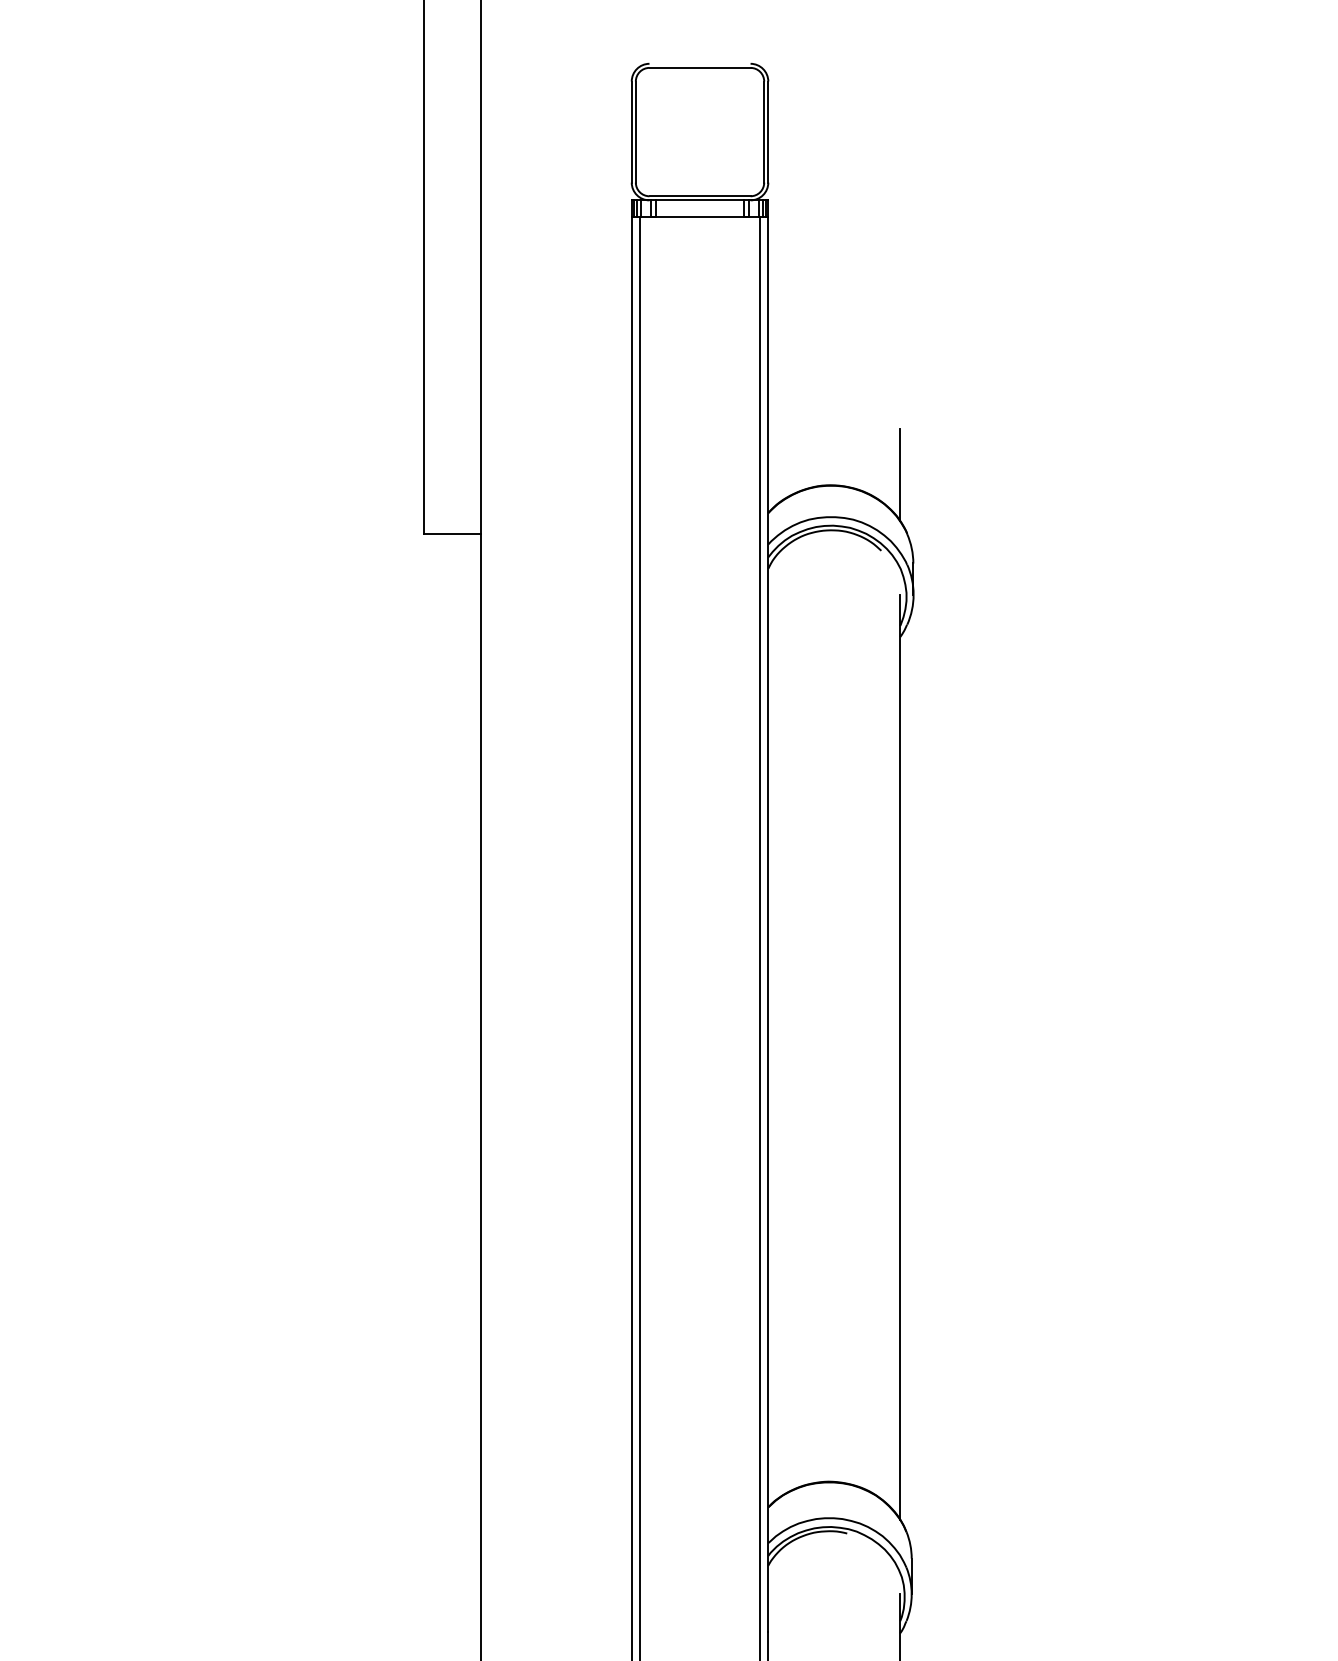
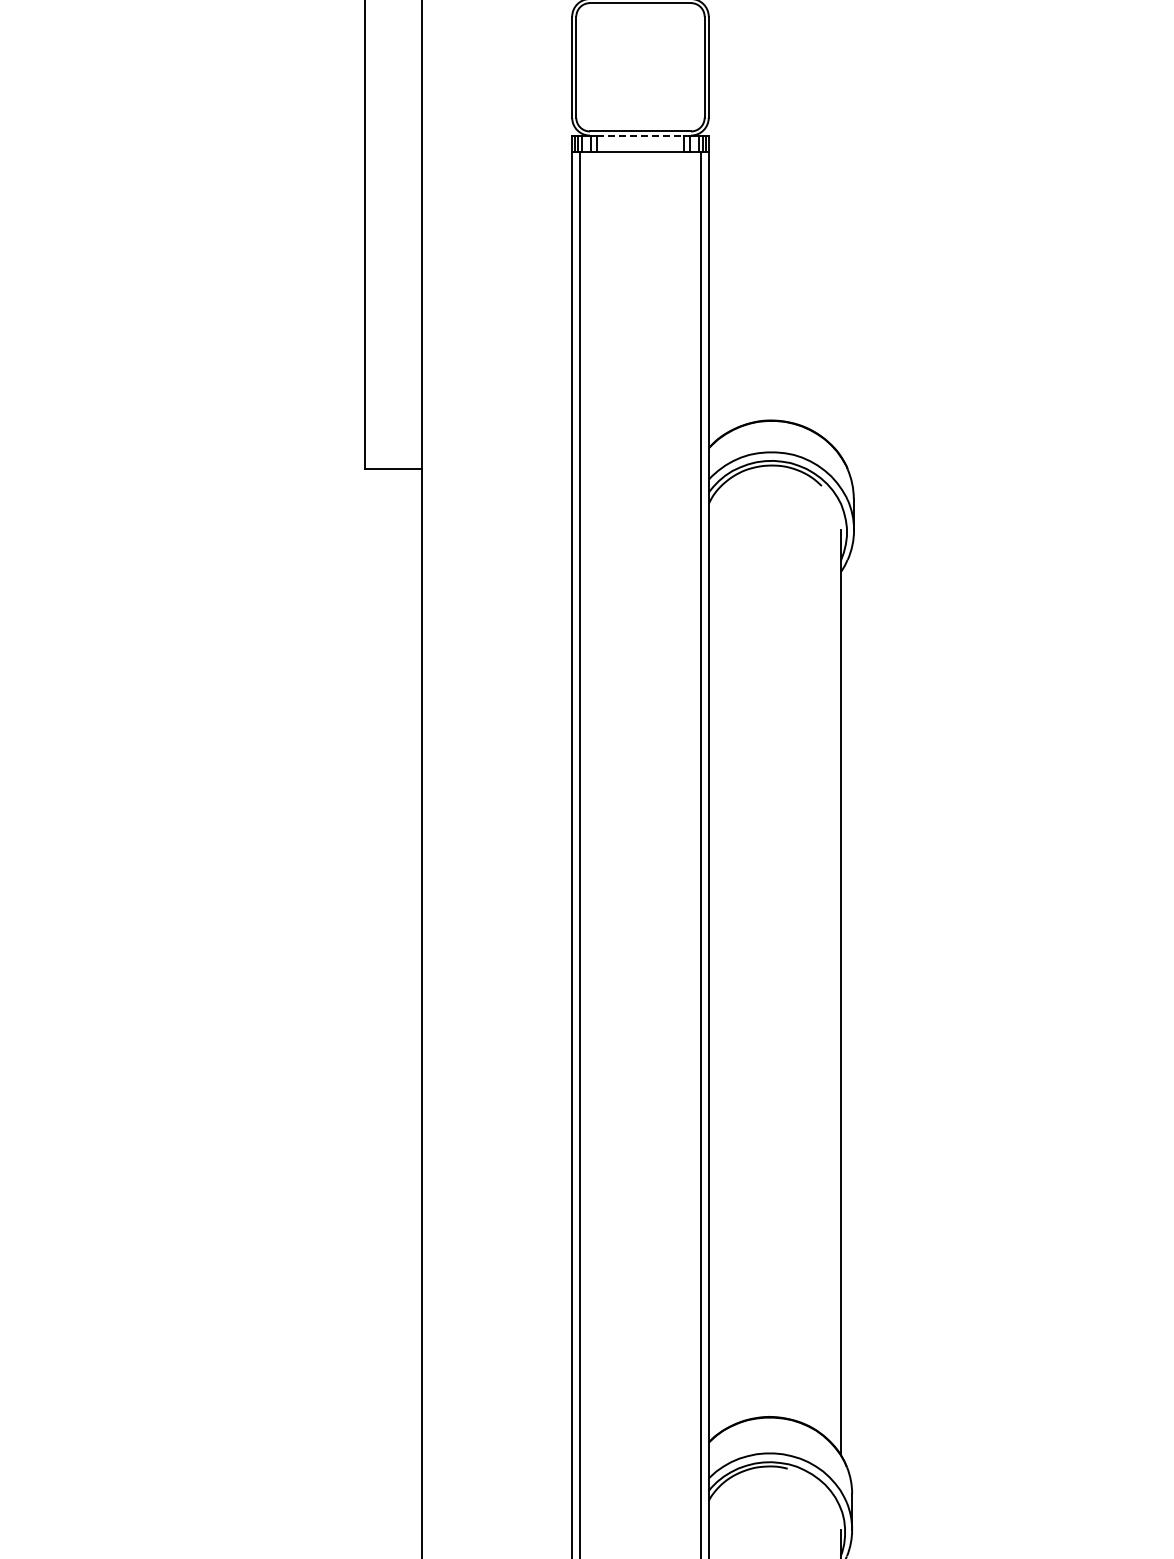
line: (700, 200) -> (640, 135), solid -> dashed
line: (900, 474) -> (840, 409), removed

